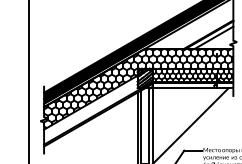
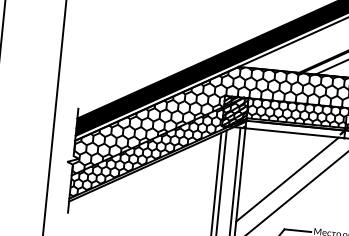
hatch: (98, 106) -> (159, 148), added
line: (182, 118) -> (286, 179), added

